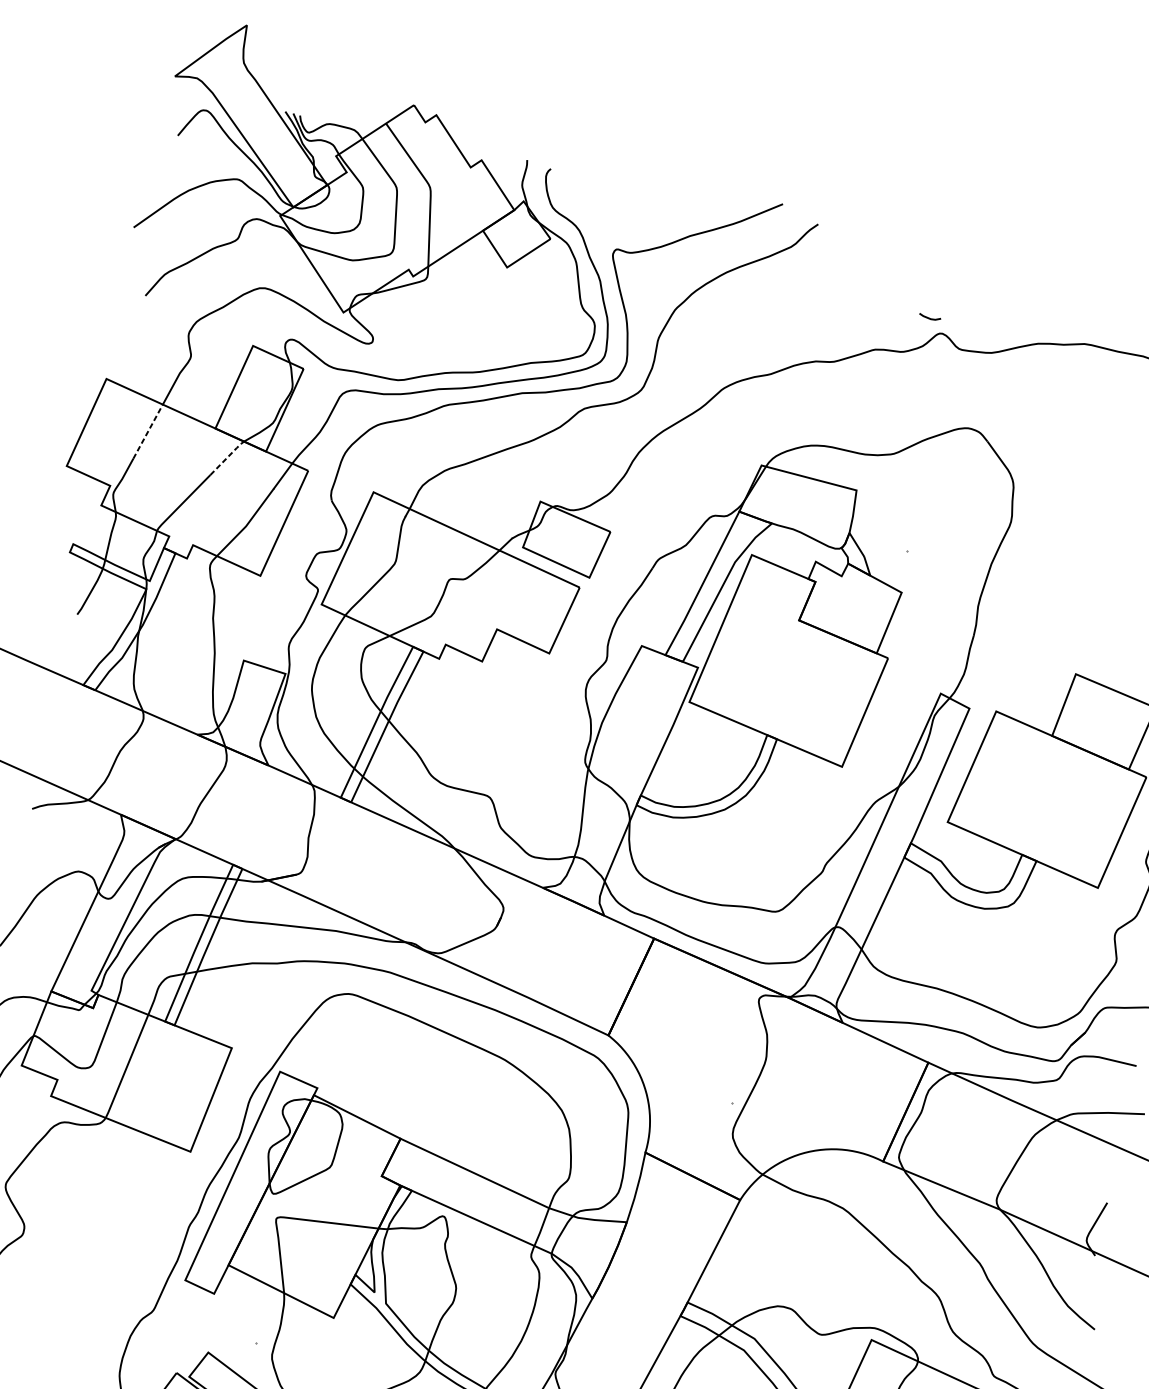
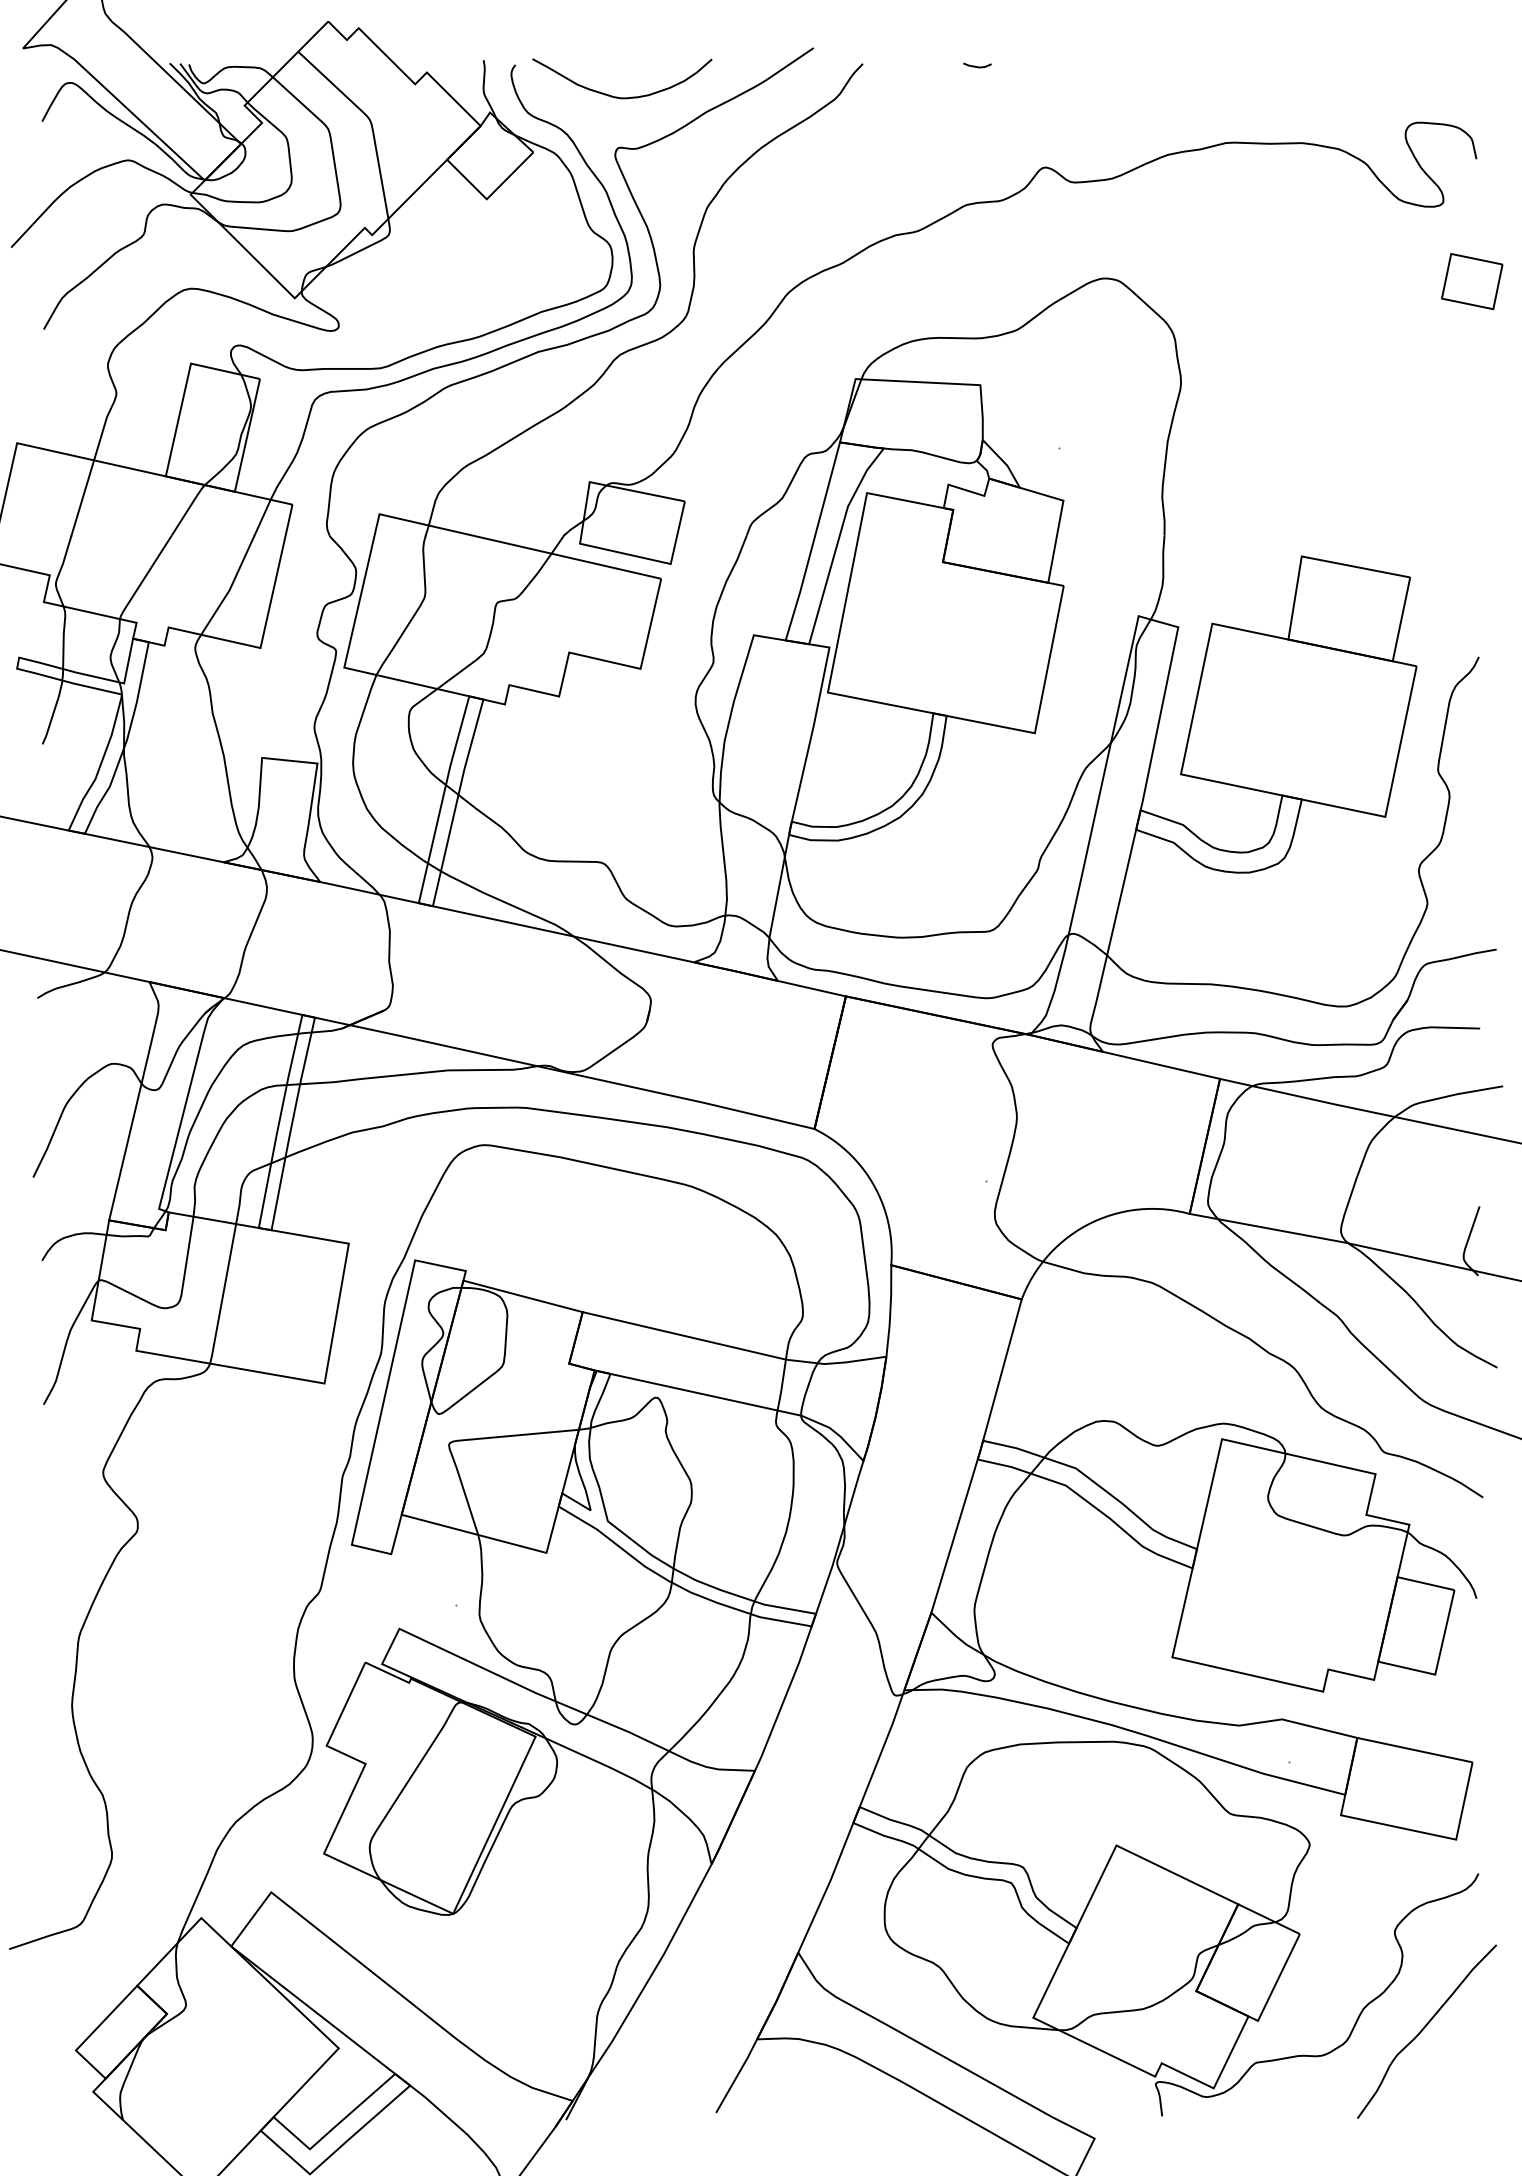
curve: (624, 209) -> (617, 96), added
line: (929, 318) -> (977, 66), moved
line: (147, 431) -> (82, 497), dashed -> solid
line: (227, 456) -> (188, 508), dashed -> solid

